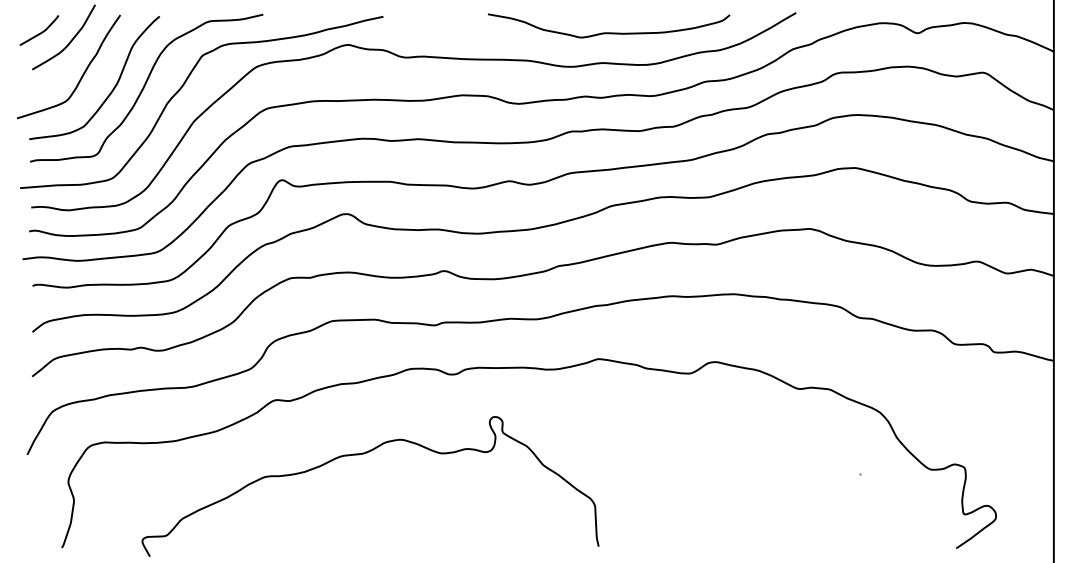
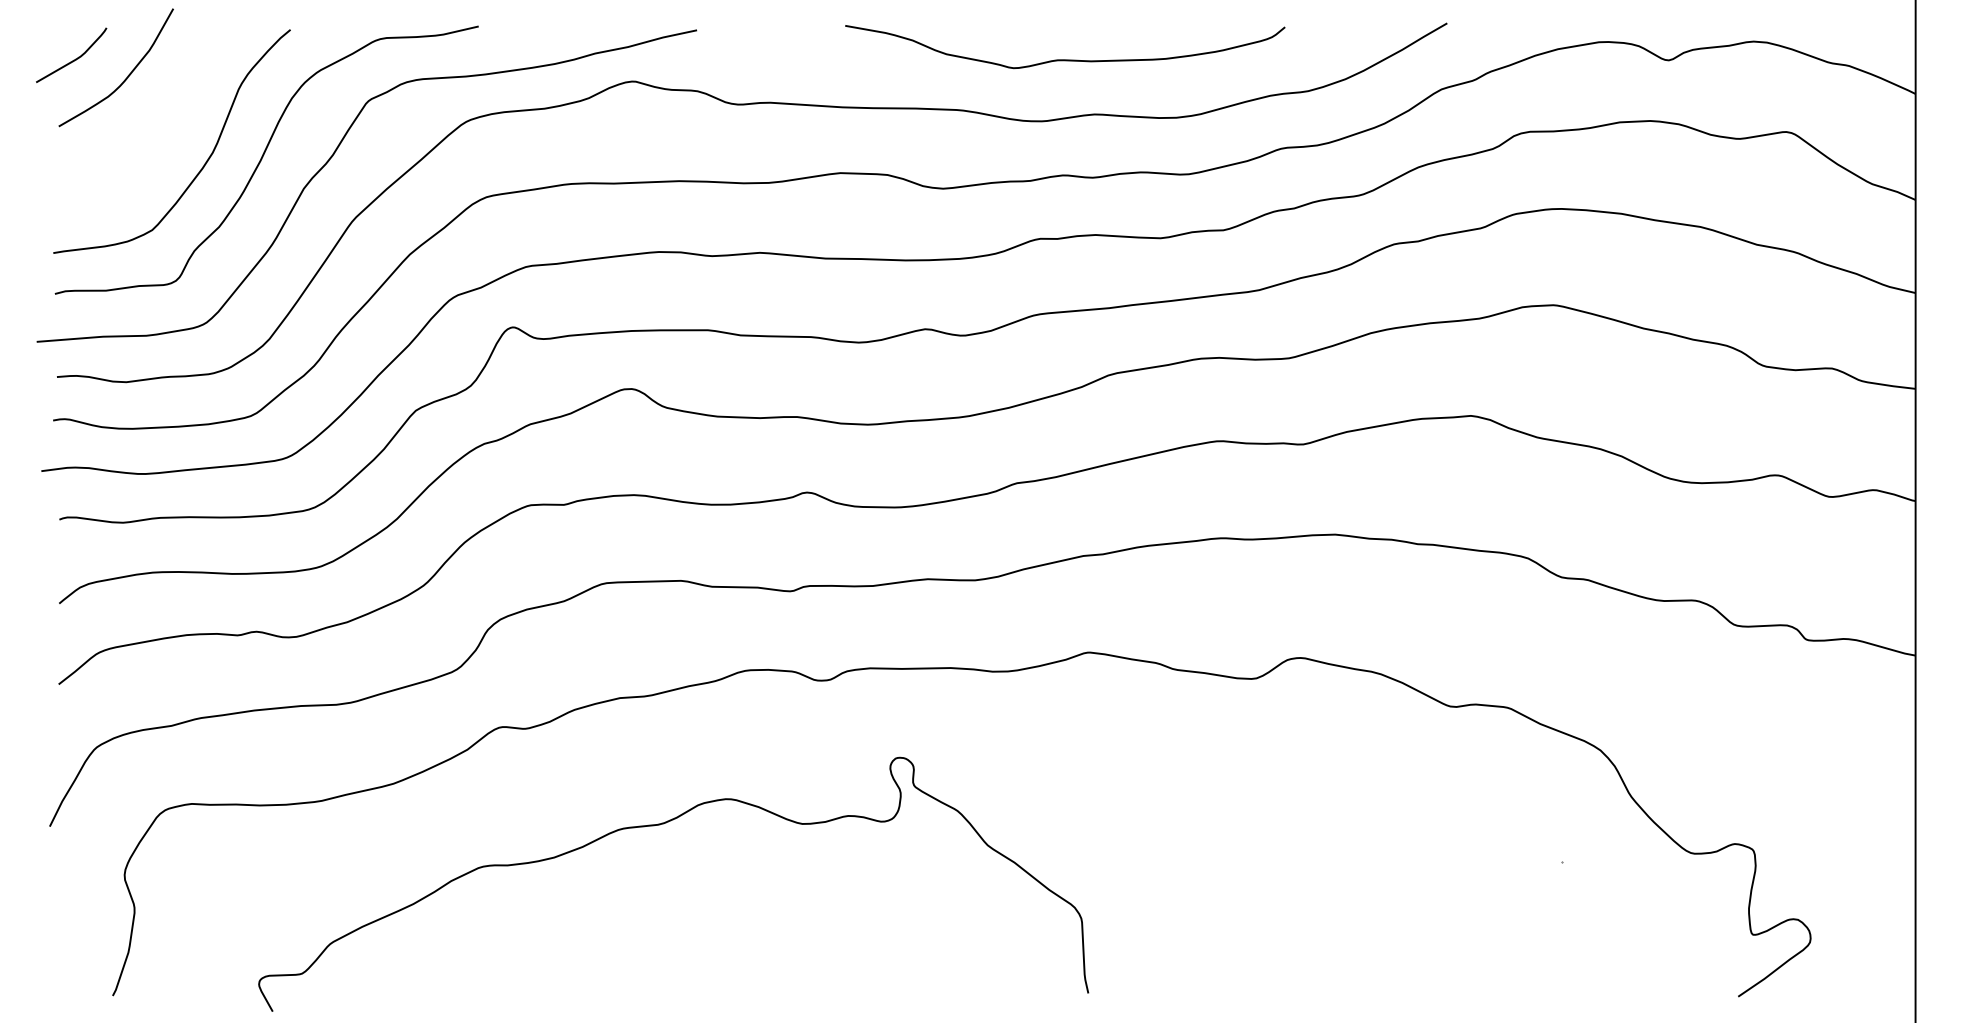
curve: (609, 32) -> (1066, 58), moved
curve: (82, 74) -> (150, 135), removed

